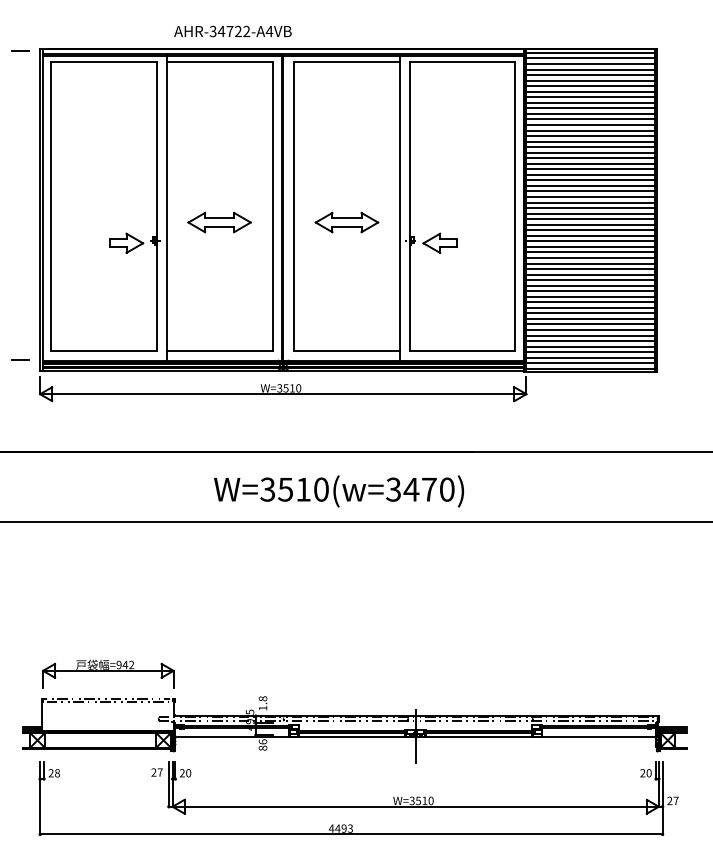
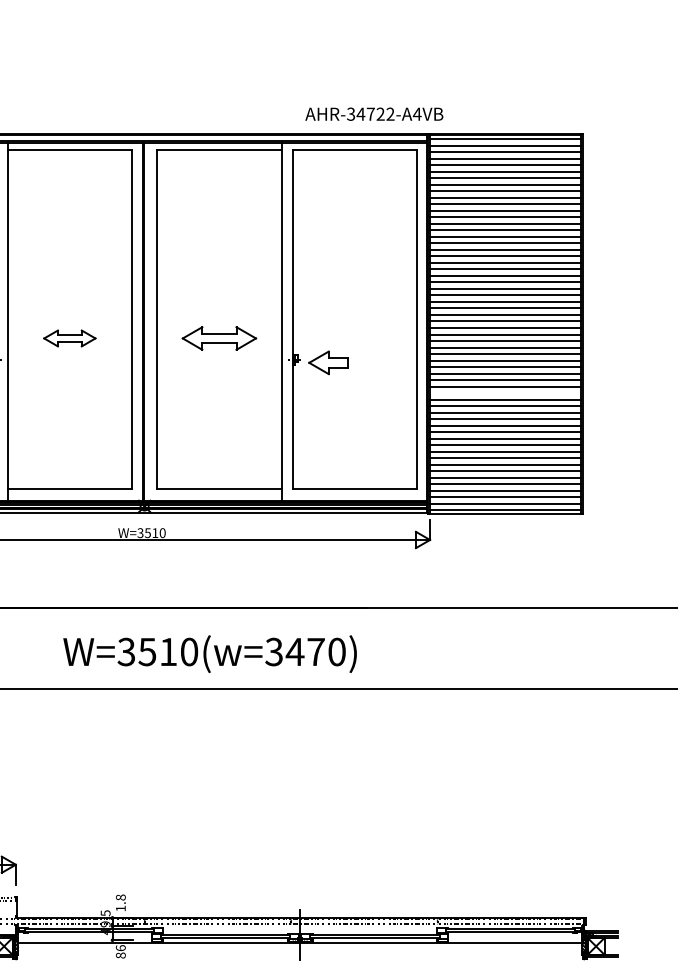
text: (232, 31) -> (373, 114), moved
part: (219, 222) -> (69, 338), size x0.7
line: (590, 269) -> (505, 393), removed

